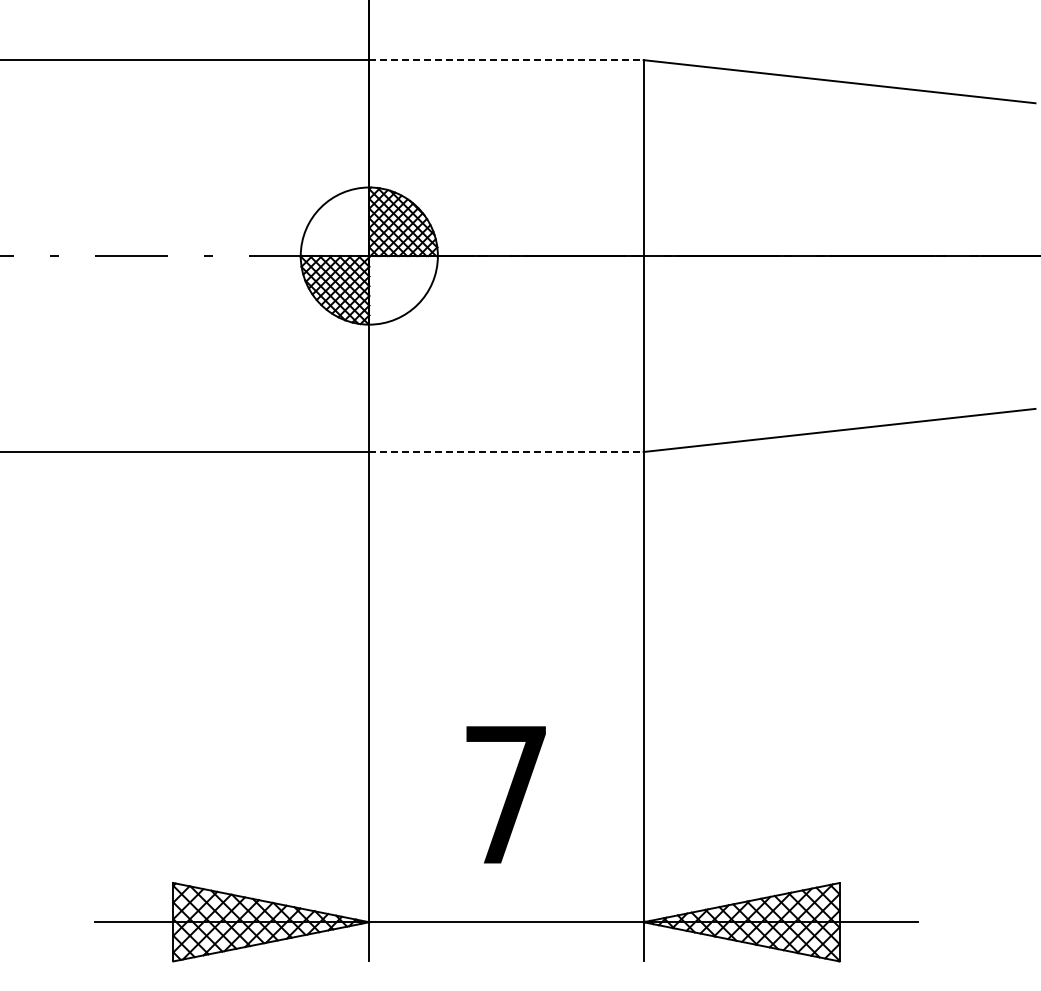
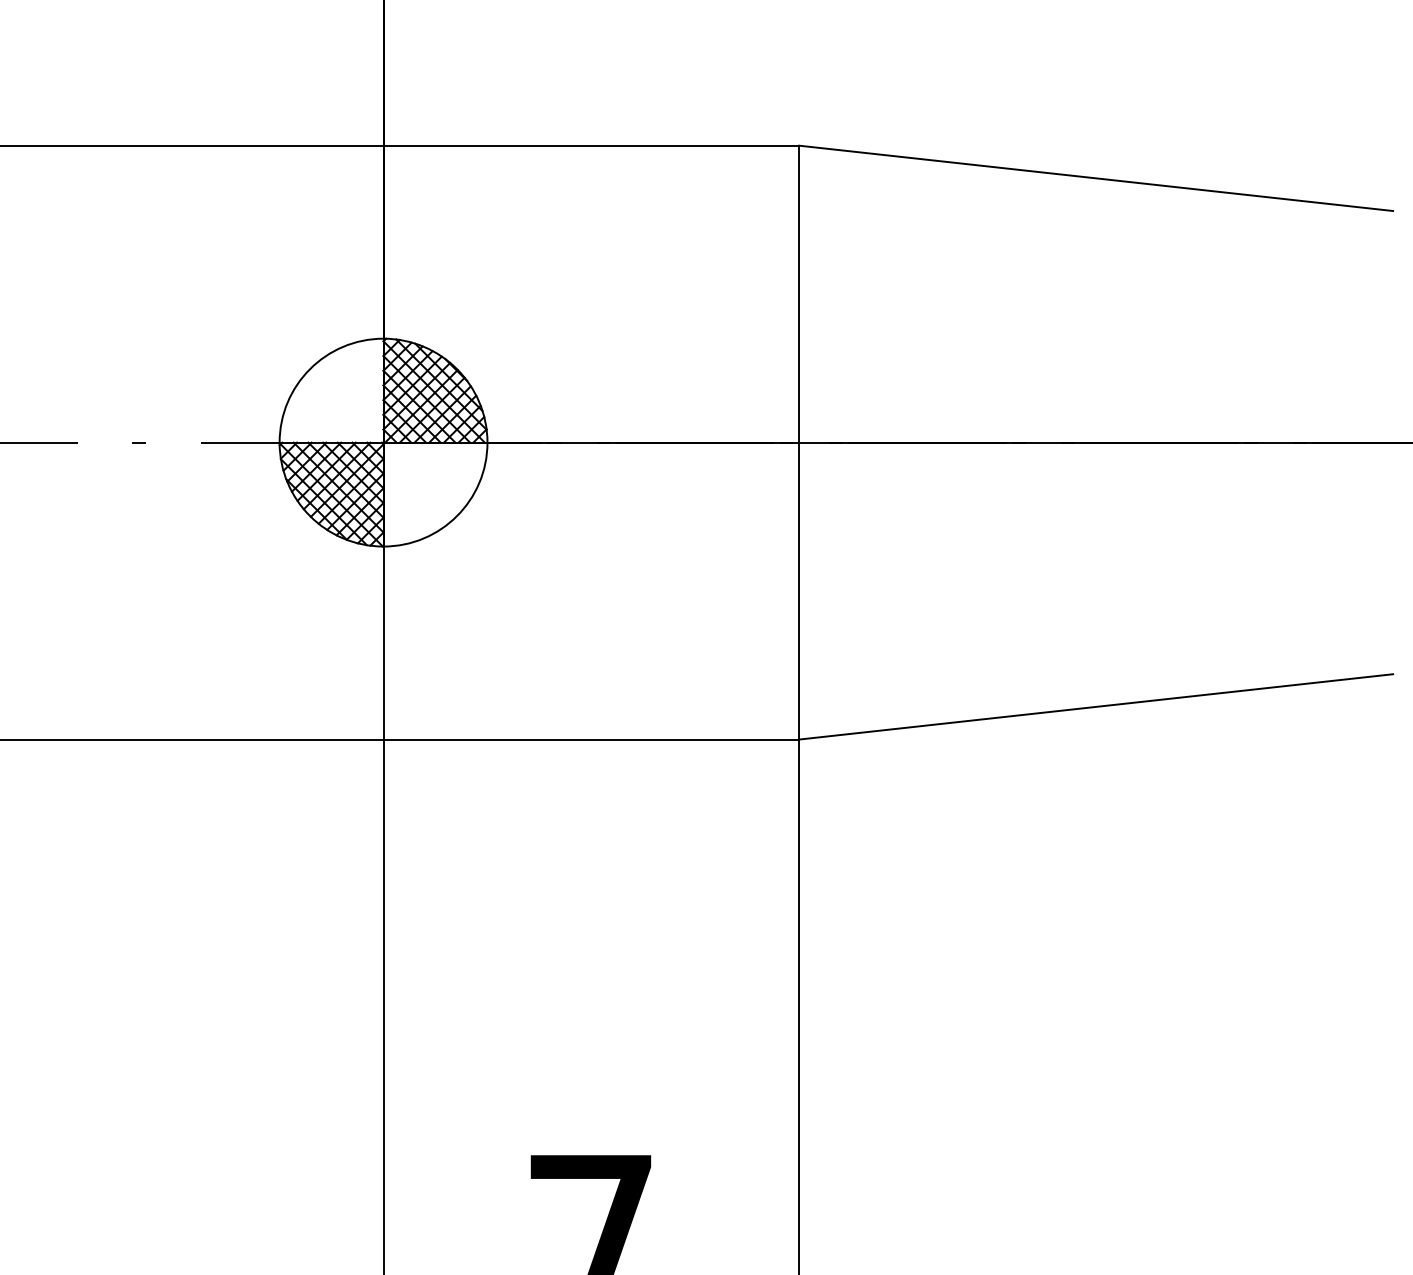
line: (506, 60) -> (591, 146), dashed -> solid
line: (506, 452) -> (591, 740), dashed -> solid

